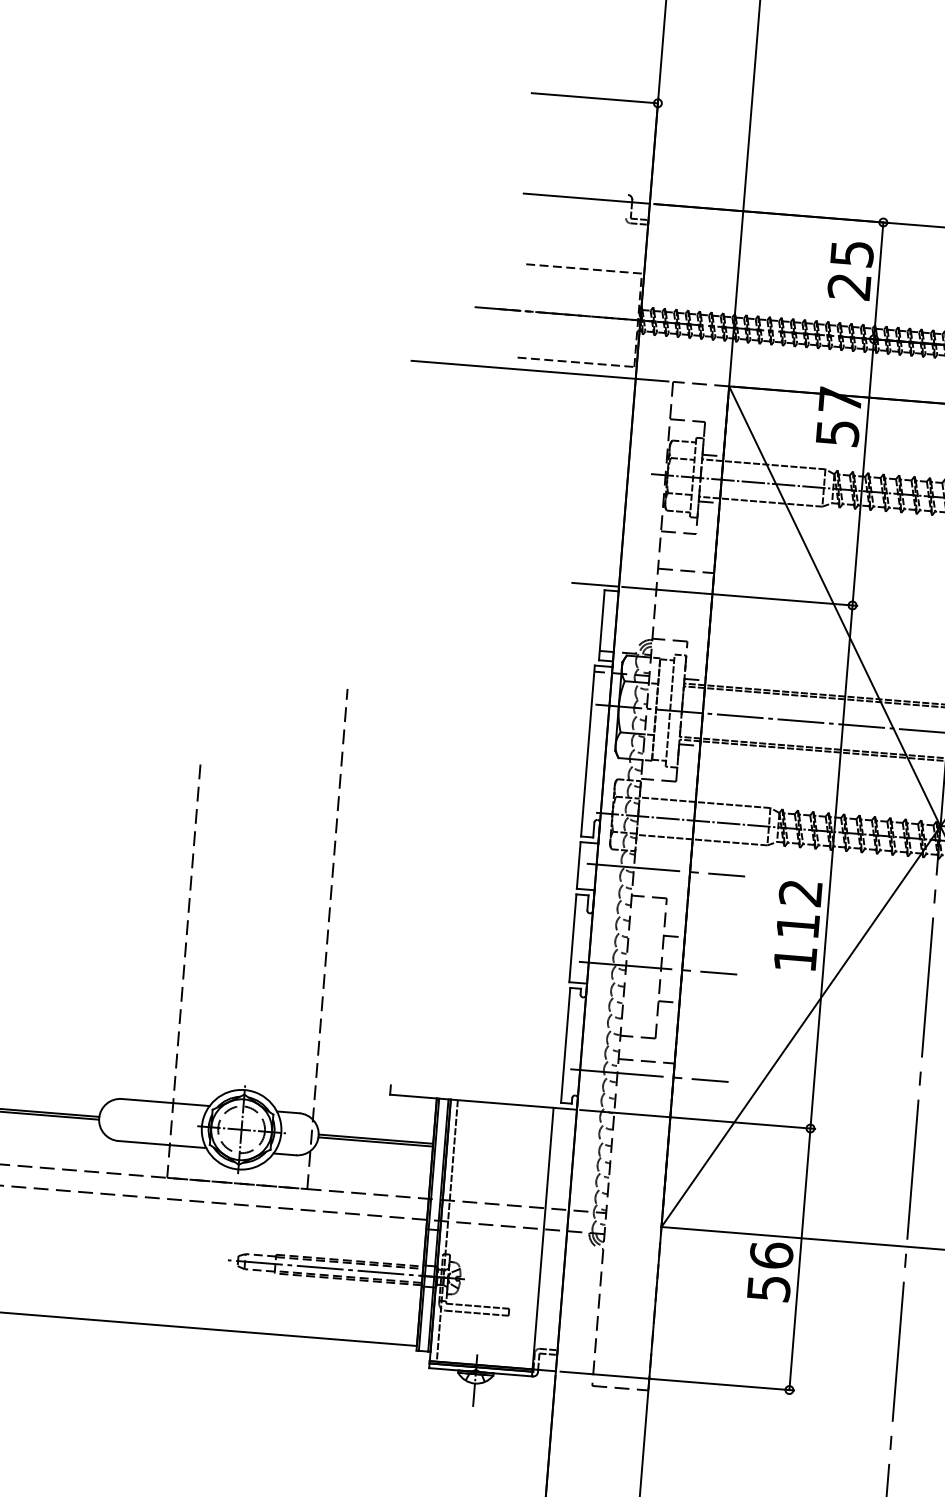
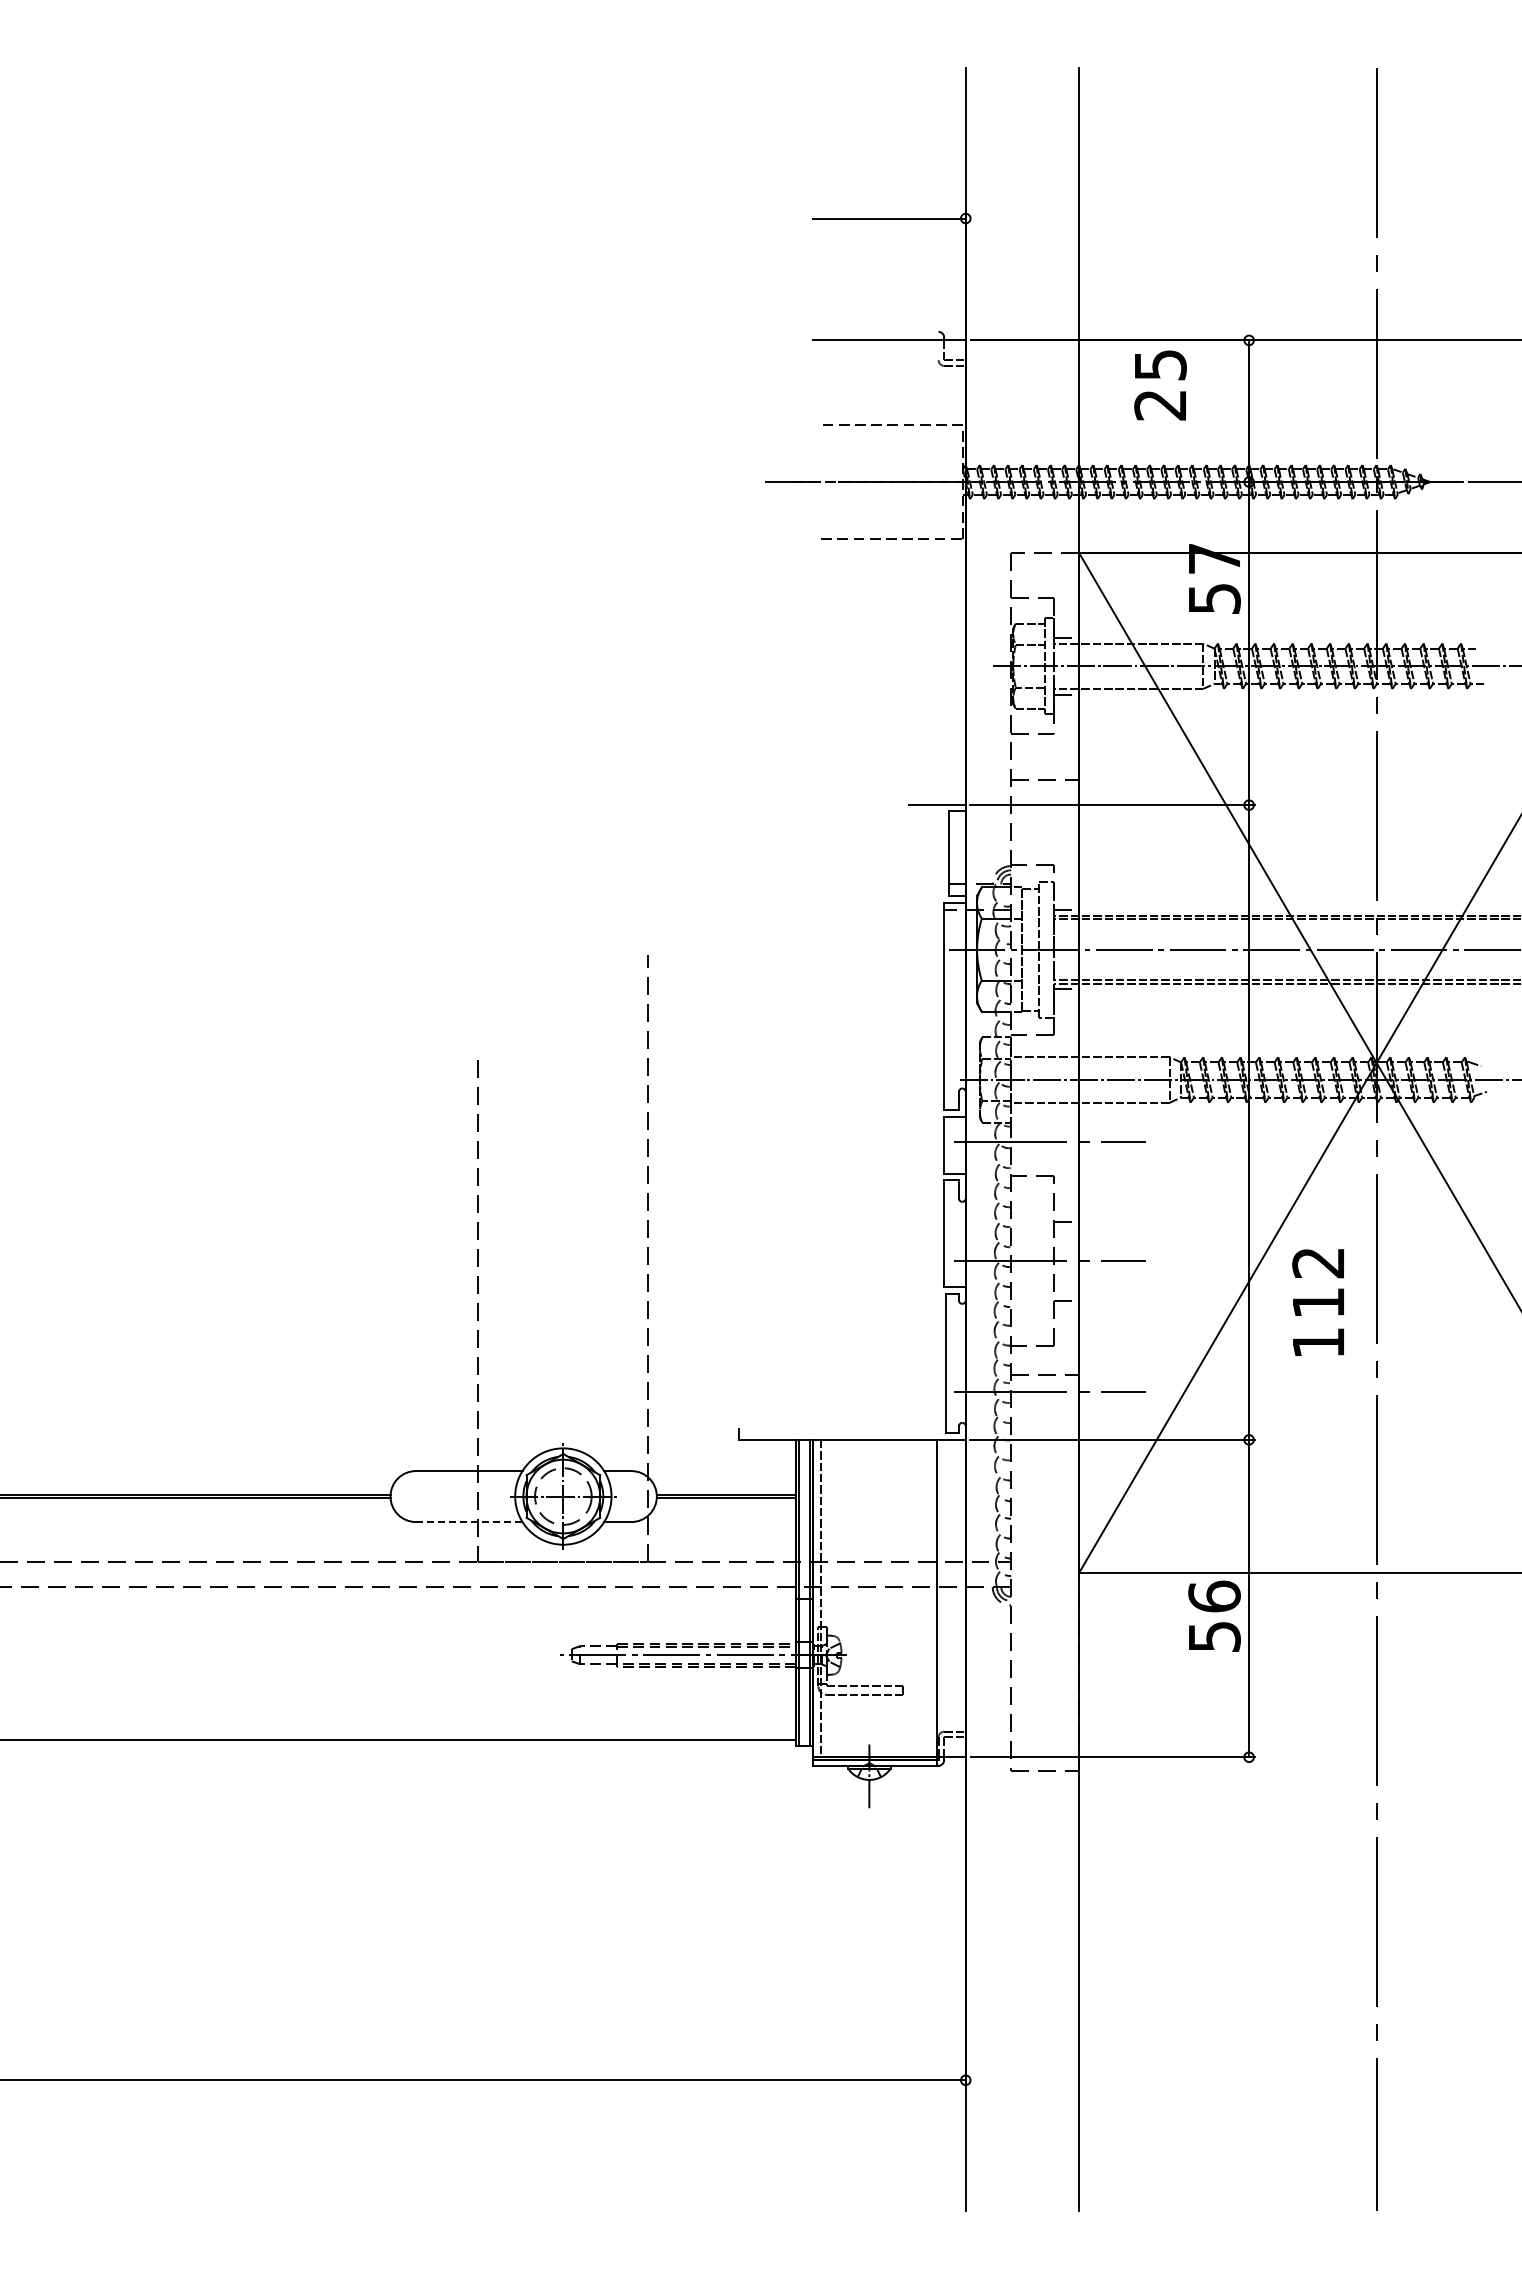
text: (850, 270) -> (1160, 385), moved
line: (539, 370) -> (849, 552), removed
text: (797, 925) -> (1317, 1302), moved
line: (162, 1144) -> (469, 1522), solid -> dashed

